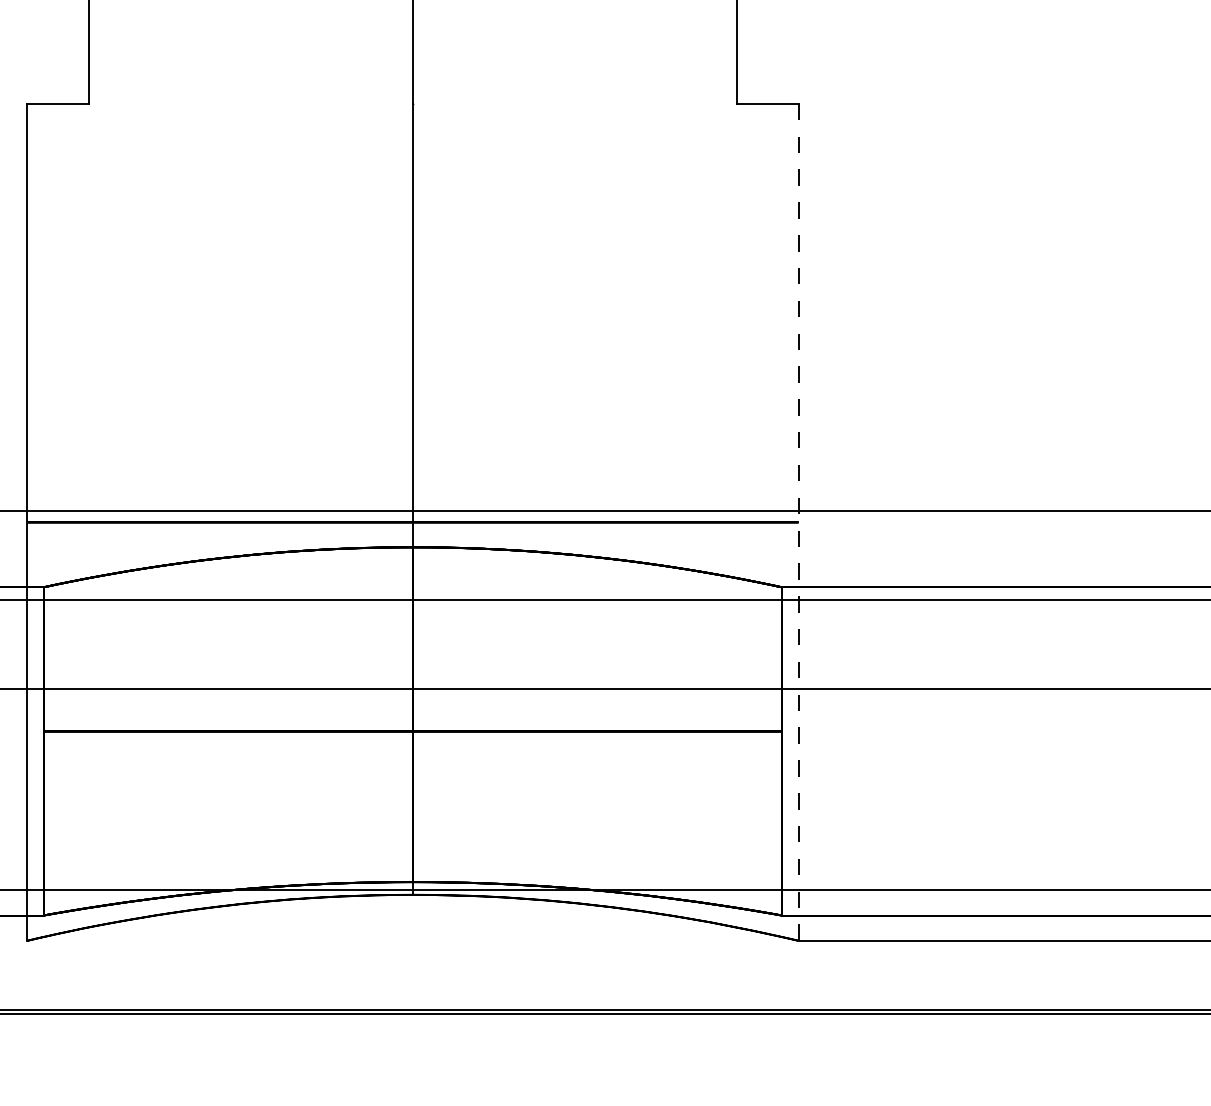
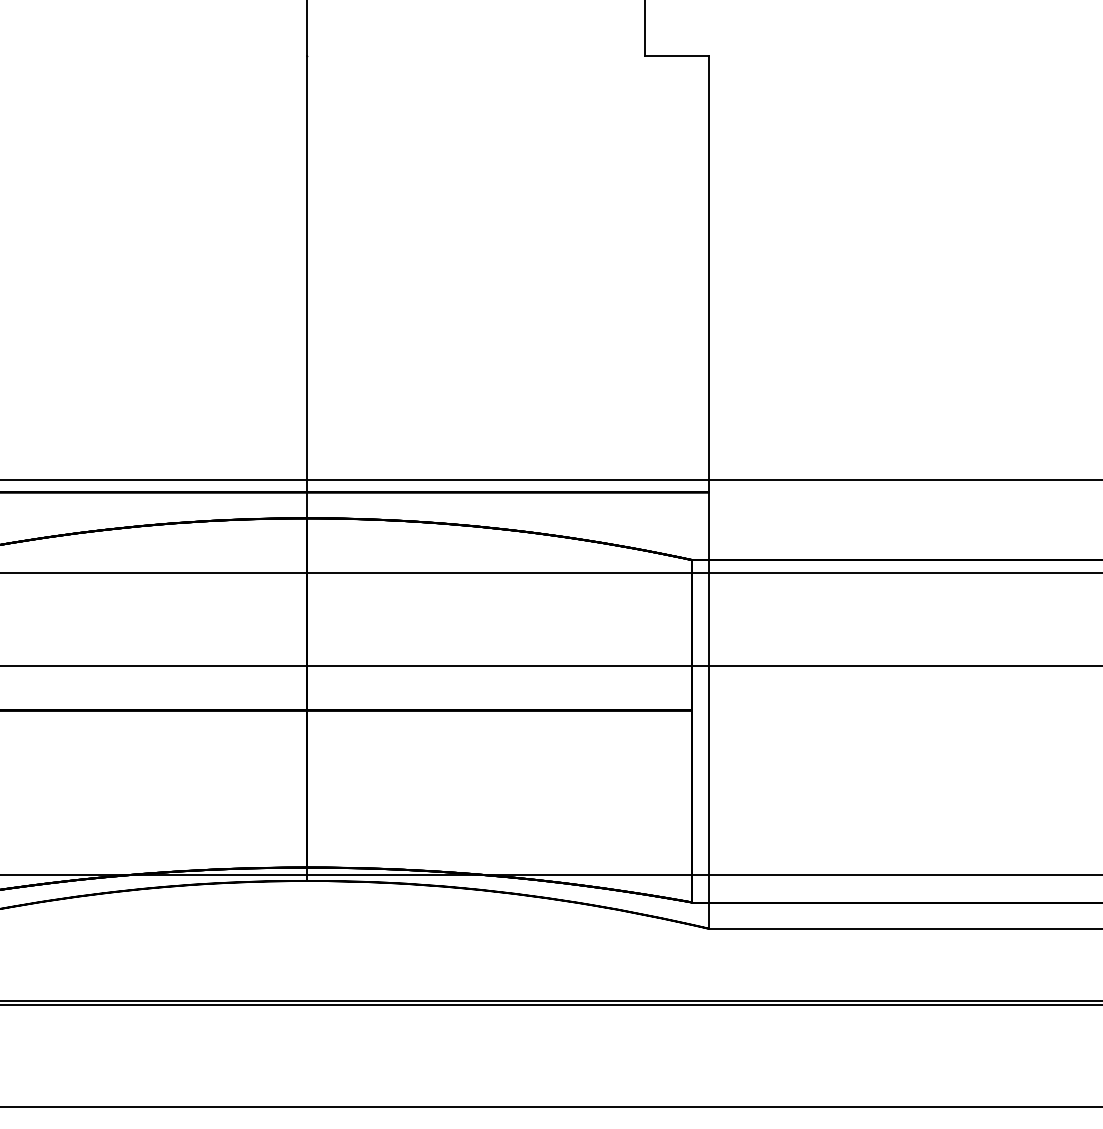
line: (798, 522) -> (709, 492), dashed -> solid

